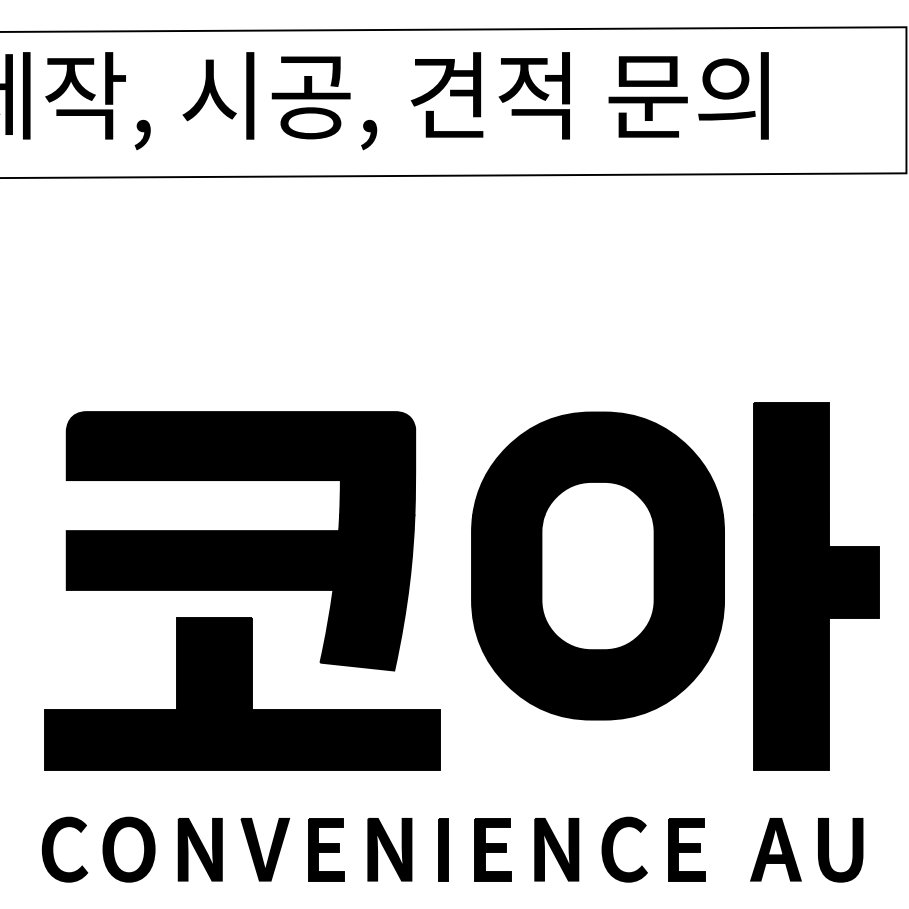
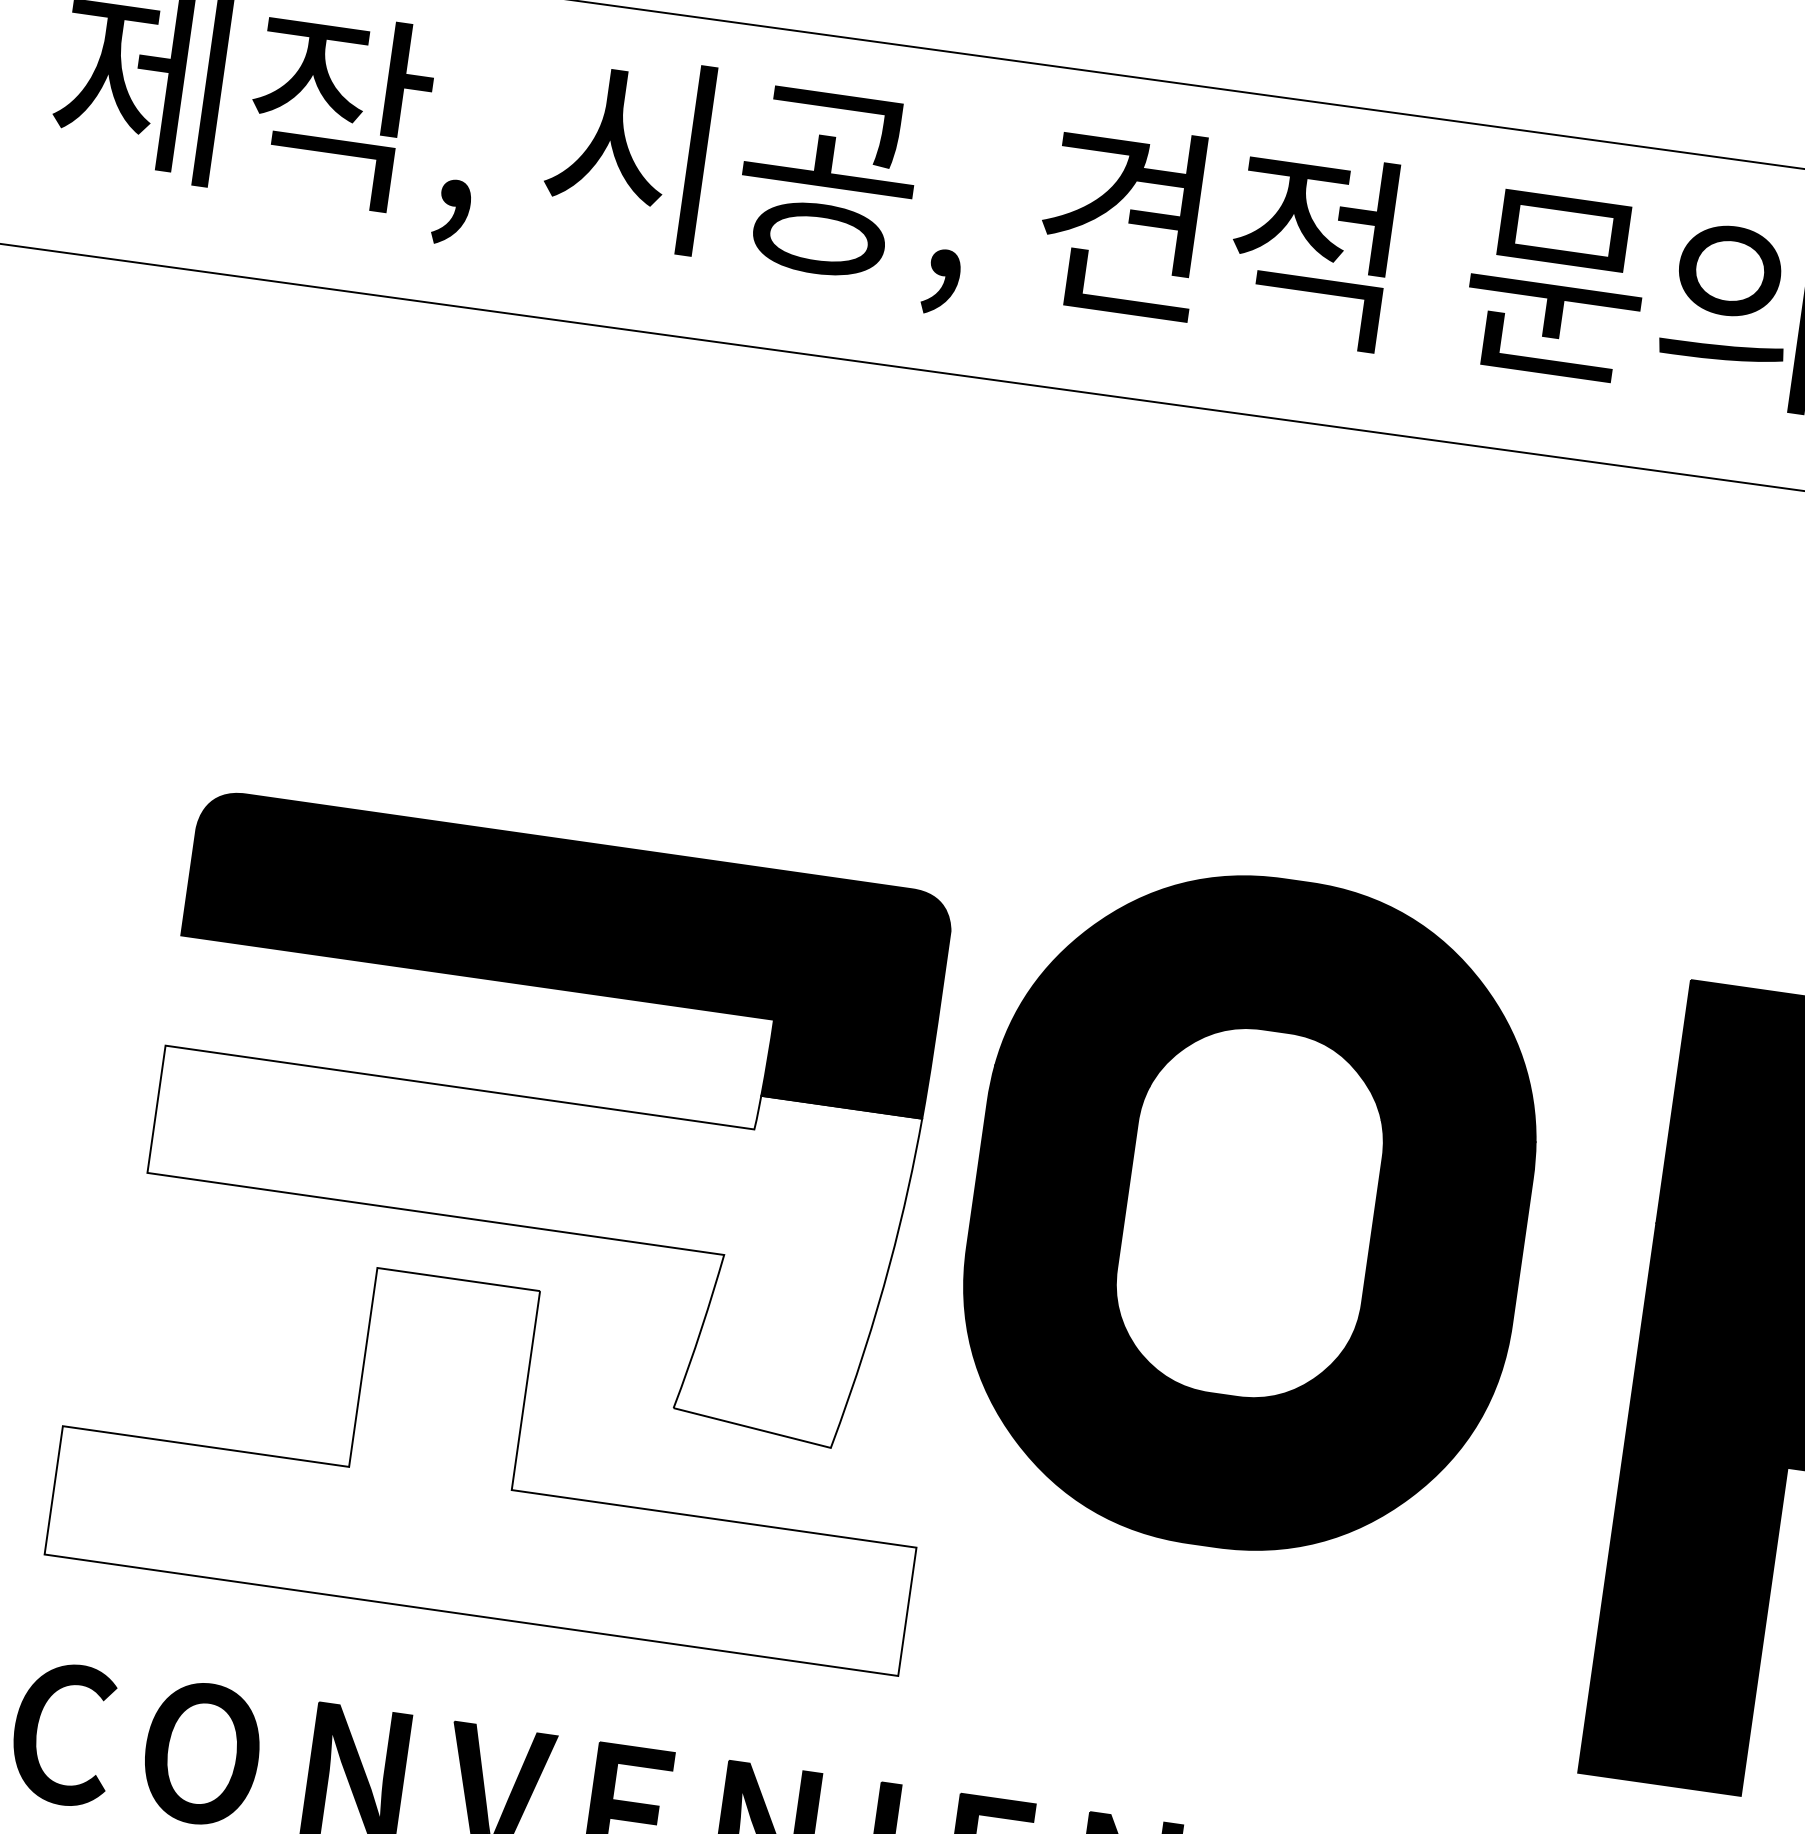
part: (597, 565) -> (1248, 1211), moved
fill: (240, 592) -> (522, 1231), removed
fill: (241, 693) -> (493, 1450), removed

